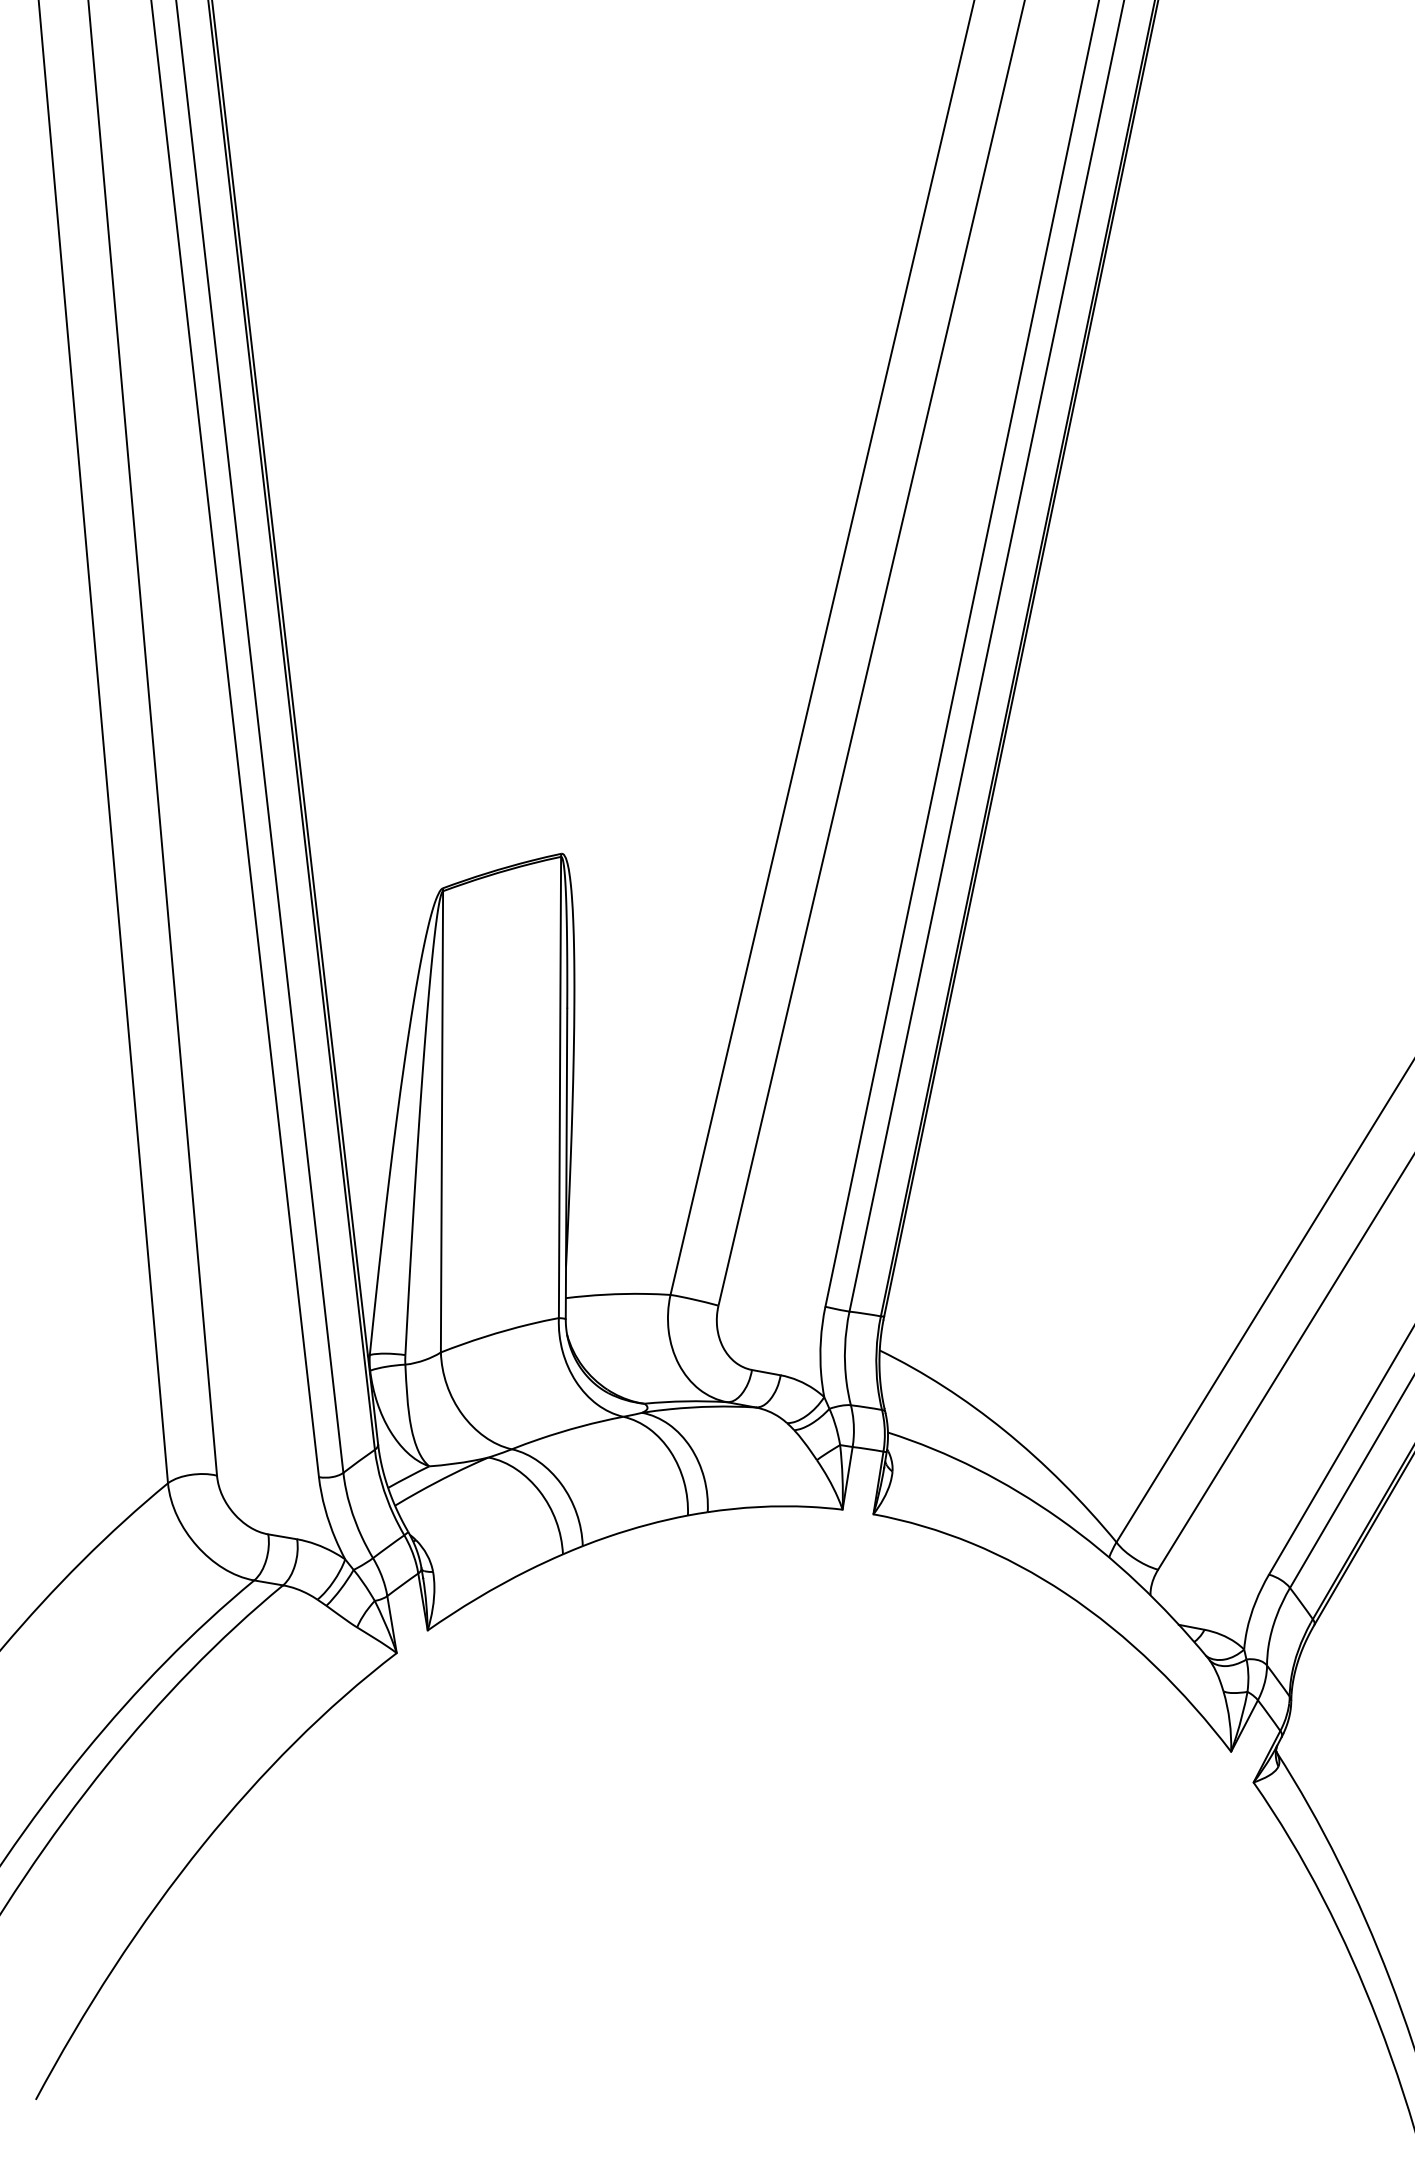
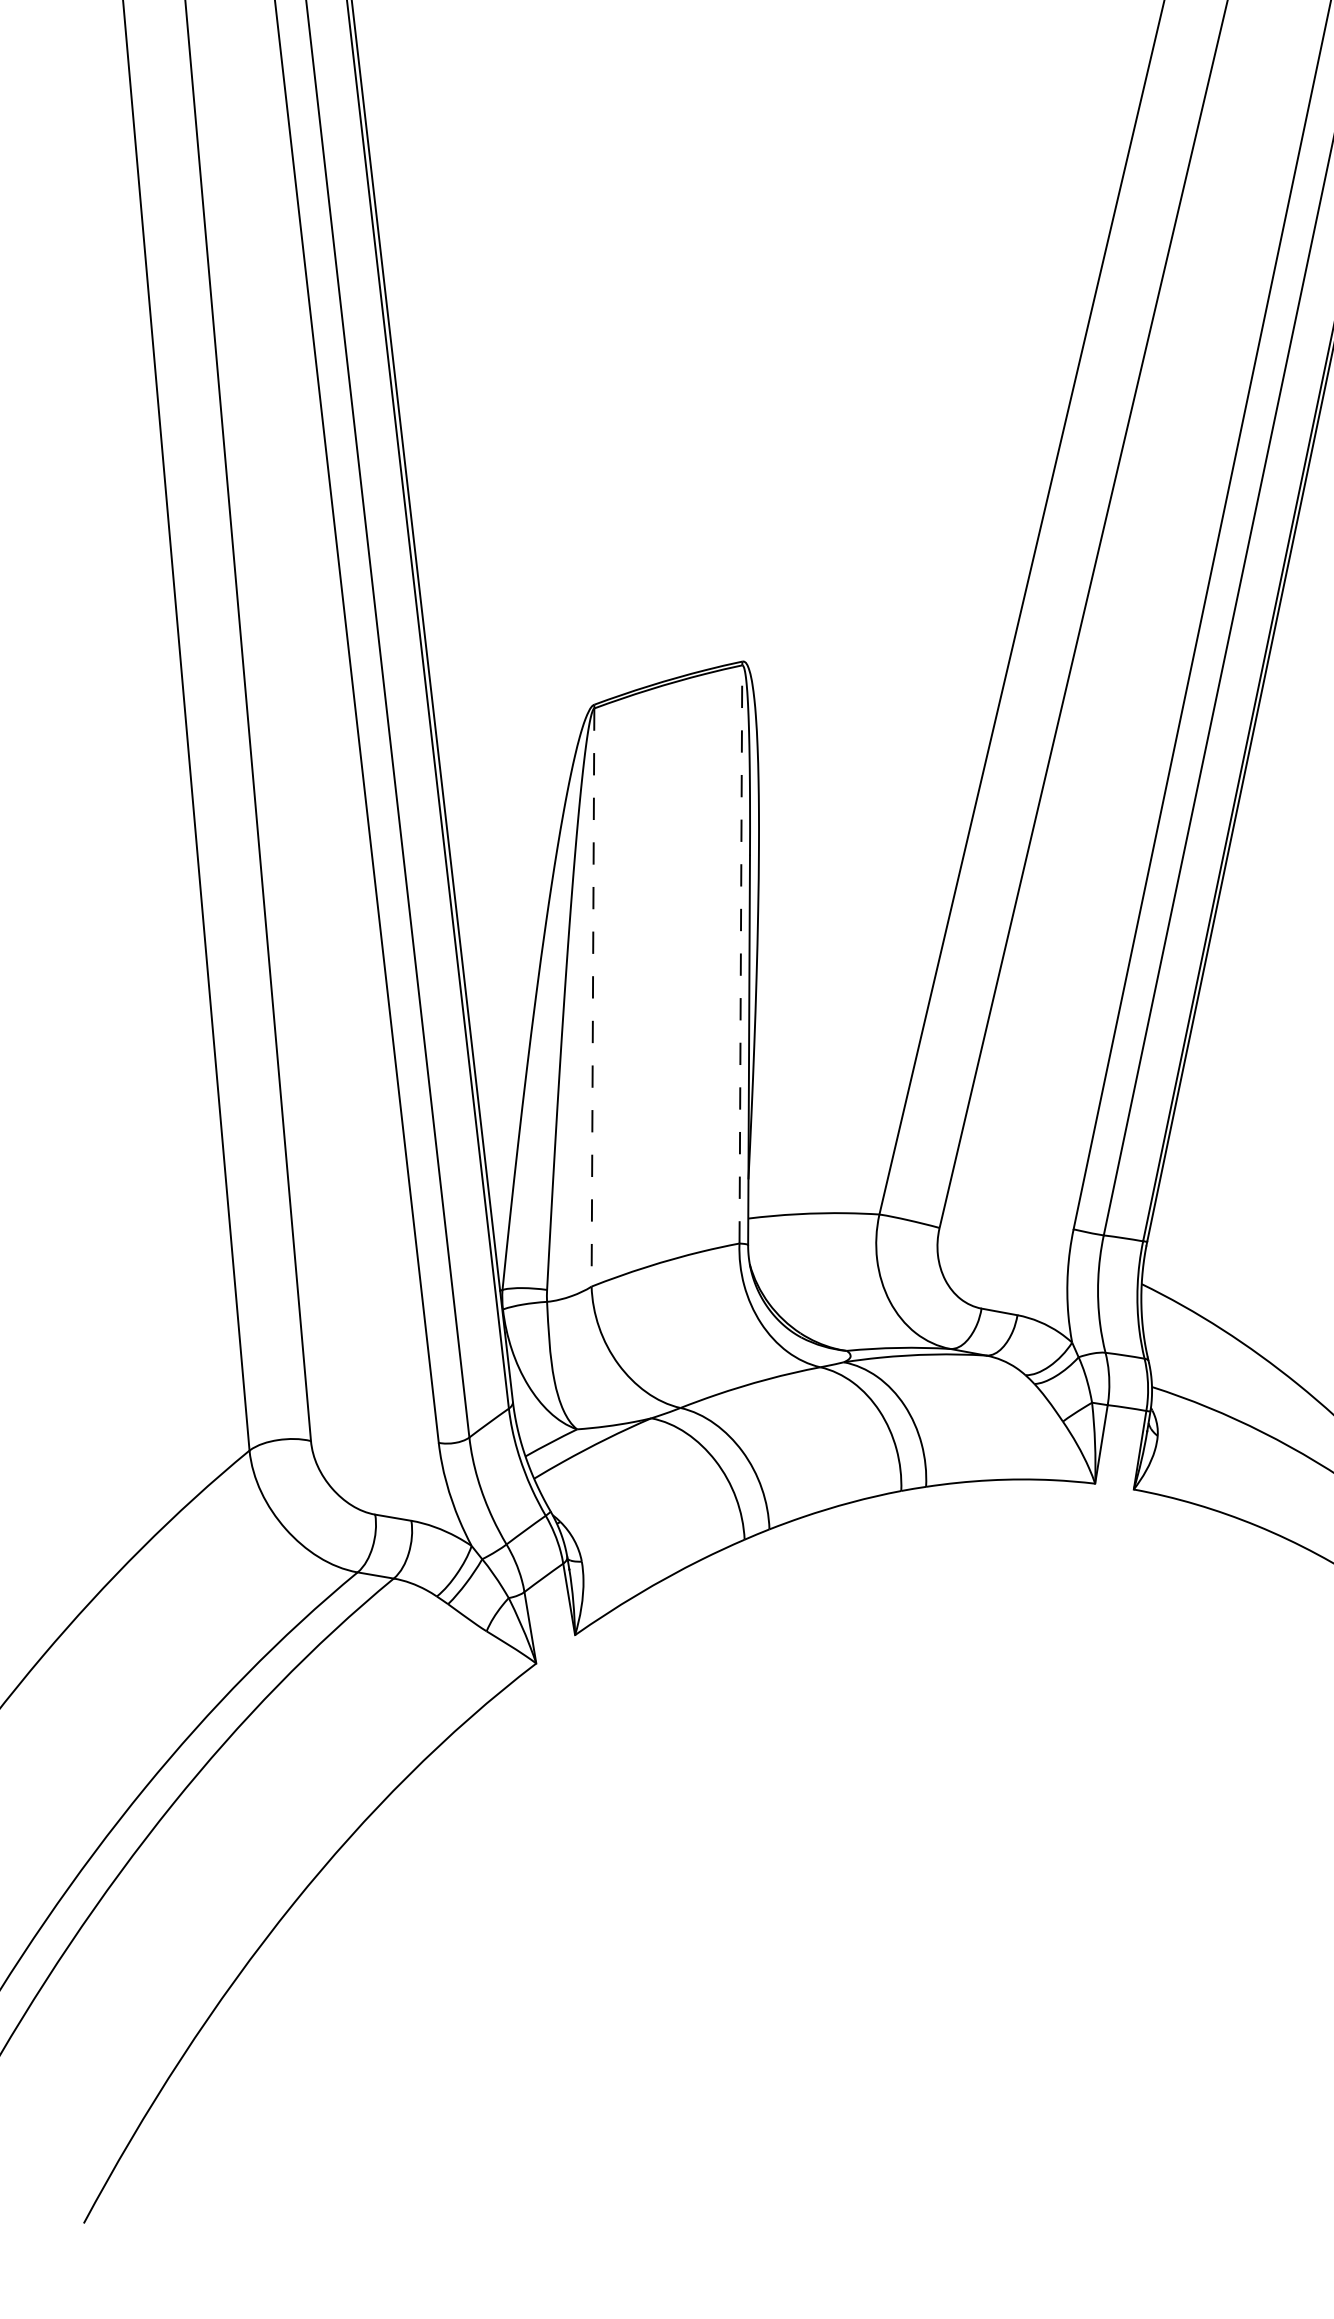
line: (559, 1087) -> (740, 954), solid -> dashed
line: (441, 1121) -> (592, 997), solid -> dashed

